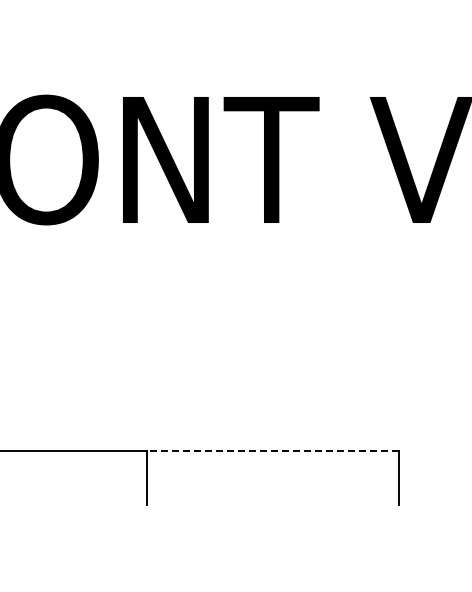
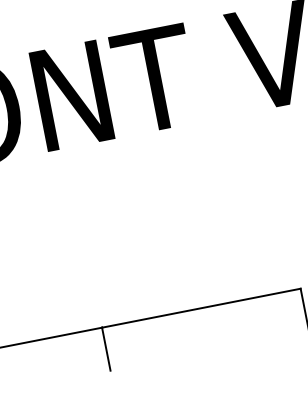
line: (272, 450) -> (200, 308), dashed -> solid

